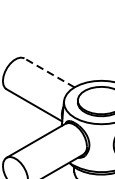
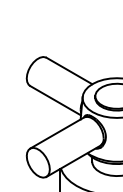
line: (48, 72) -> (68, 70), dashed -> solid

